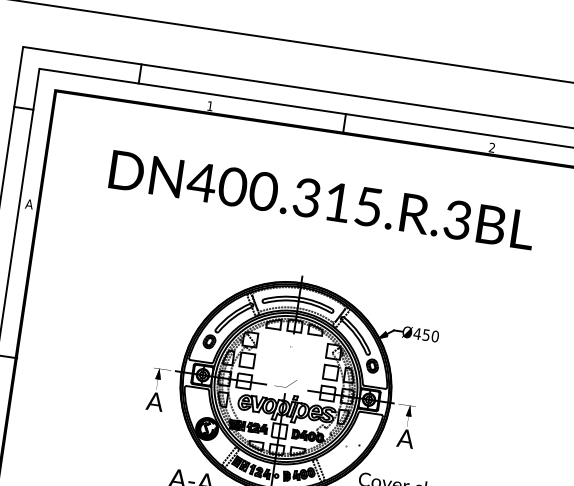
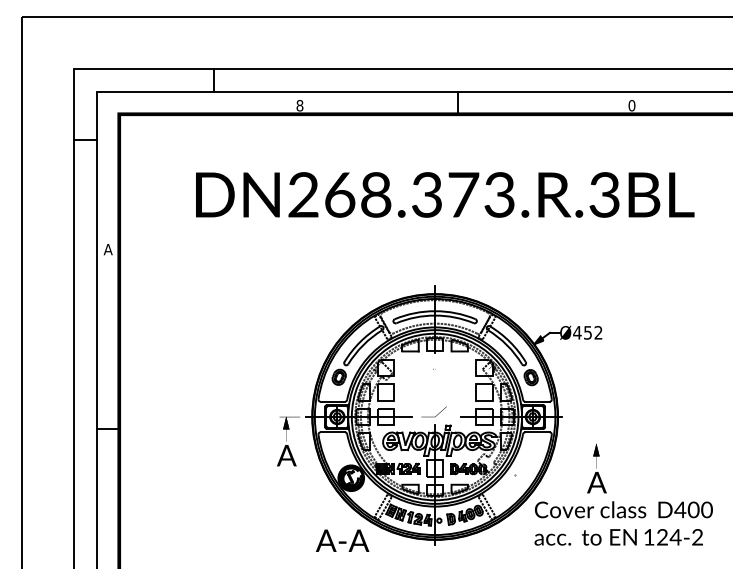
text: (209, 105) -> (299, 105), 1 -> 8
text: (491, 147) -> (631, 105), 2 -> 0
text: (284, 194) -> (400, 194), DN400.315.R.3BL -> DN268.373.R.3BL
text: (435, 336) -> (598, 332), Ø450 -> Ø452
text: (407, 426) -> (596, 468), moved

